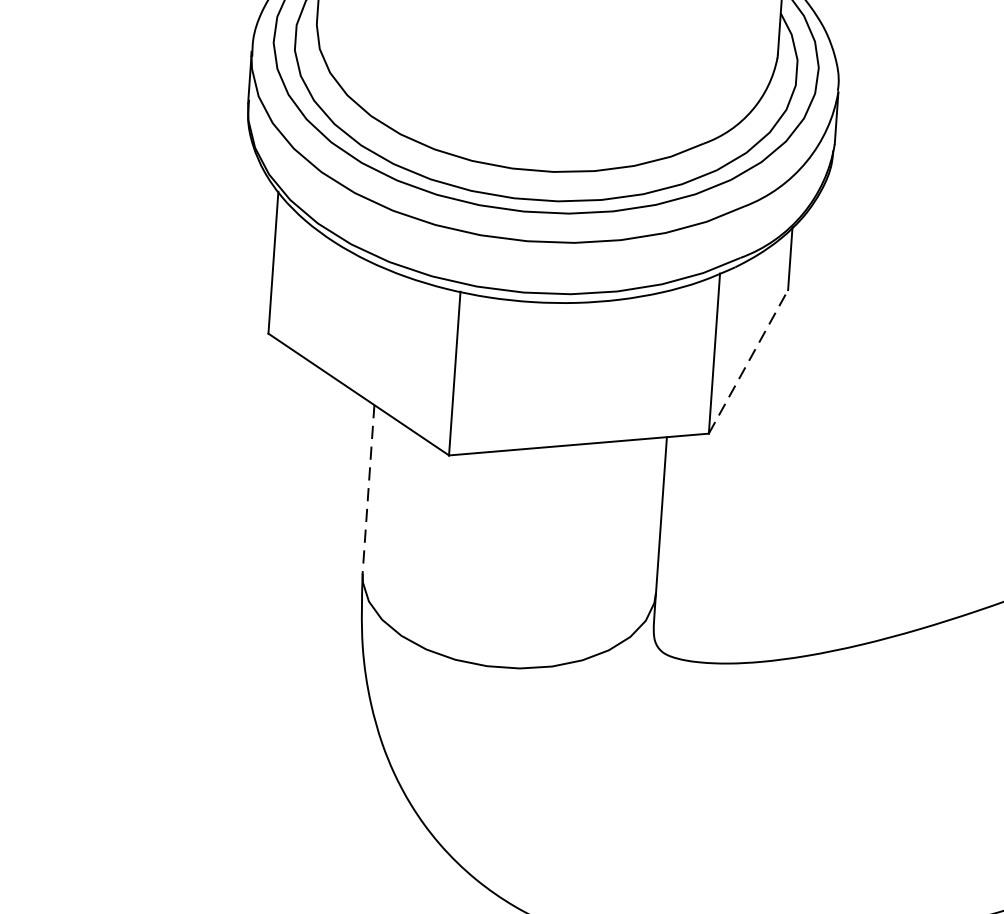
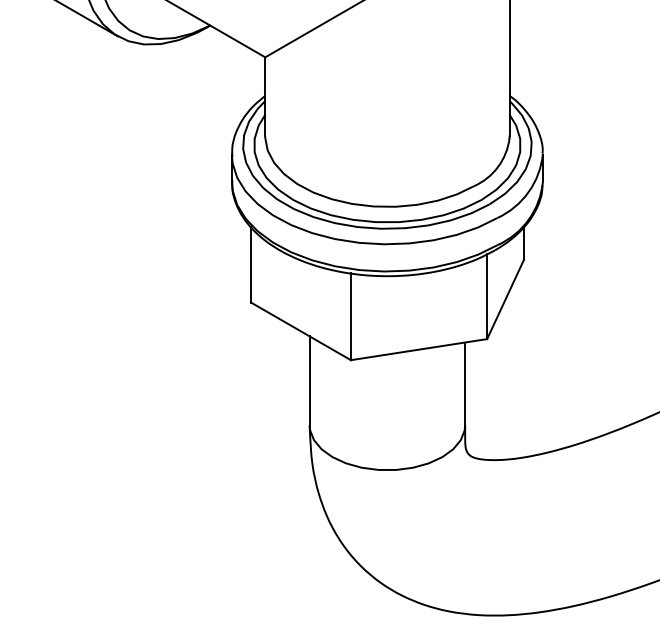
line: (748, 361) -> (505, 299), dashed -> solid
line: (368, 488) -> (309, 380), dashed -> solid

